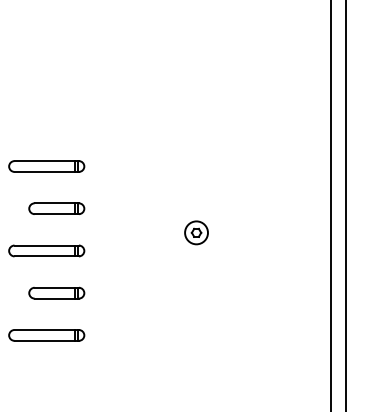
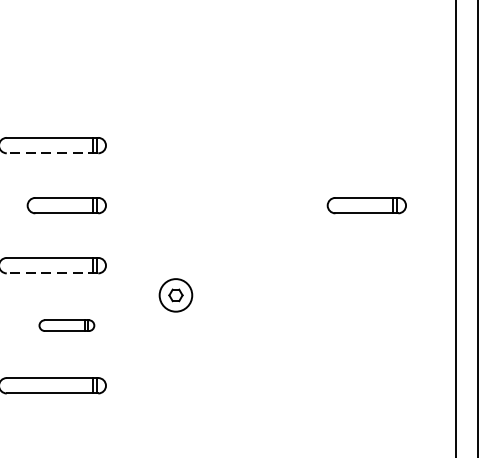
line: (46, 171) -> (52, 152), solid -> dashed
part: (267, 208) -> (366, 205), added
part: (196, 232) -> (175, 294), moved
line: (46, 256) -> (52, 273), solid -> dashed
part: (56, 292) -> (66, 324), size x0.7

